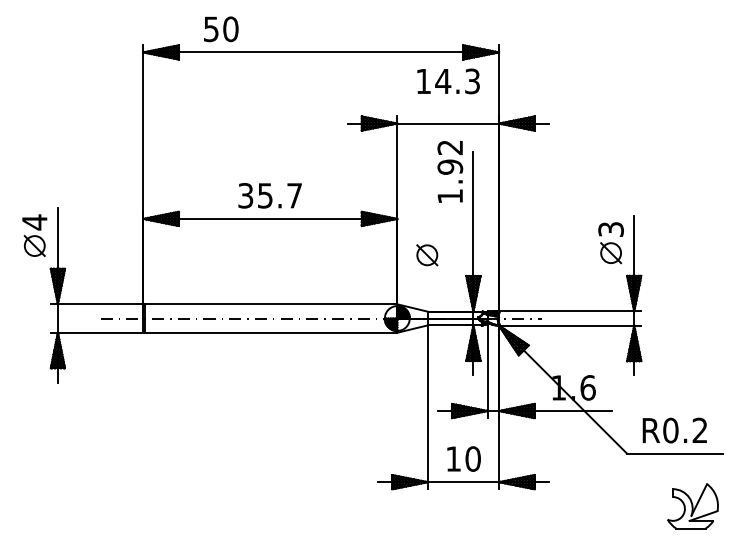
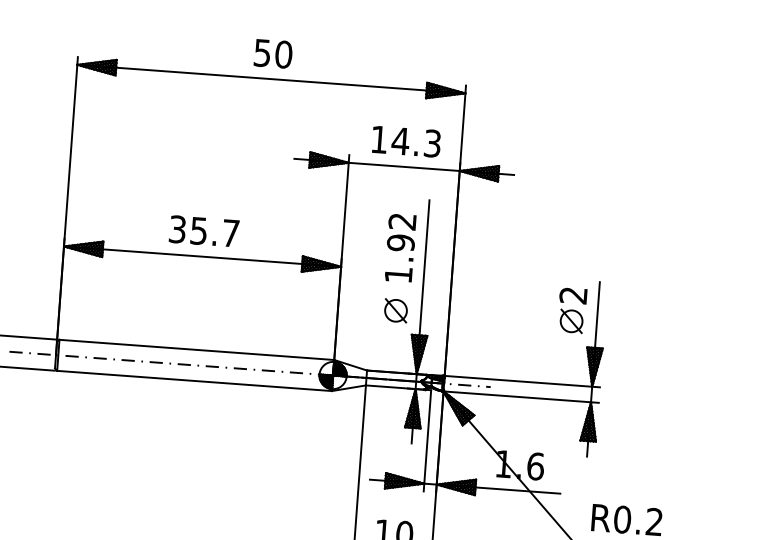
text: (221, 29) -> (273, 54), moved
text: (448, 81) -> (406, 141), moved
text: (450, 171) -> (400, 247), moved
text: (610, 229) -> (572, 295), 3 -> 2
part: (427, 255) -> (396, 311), moved

